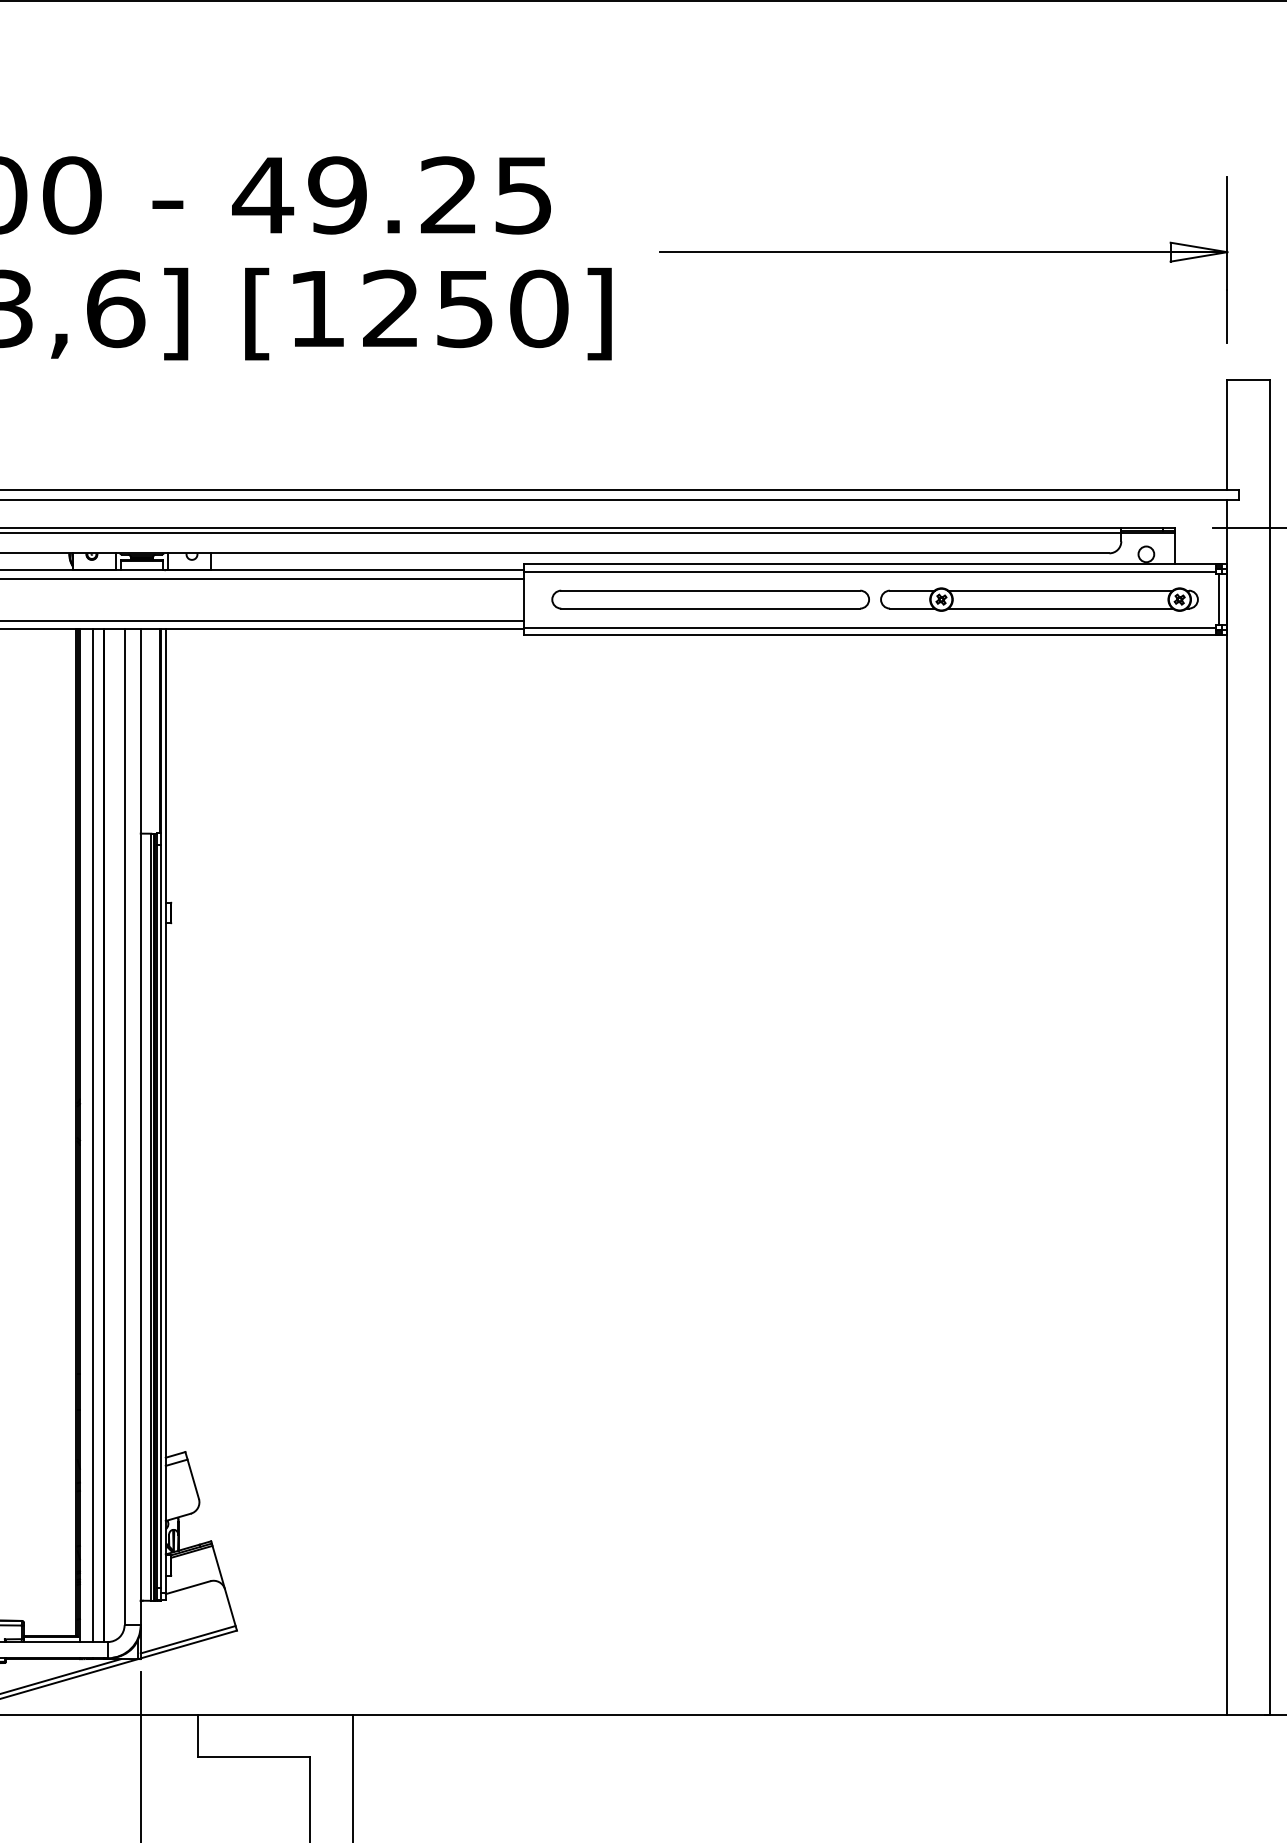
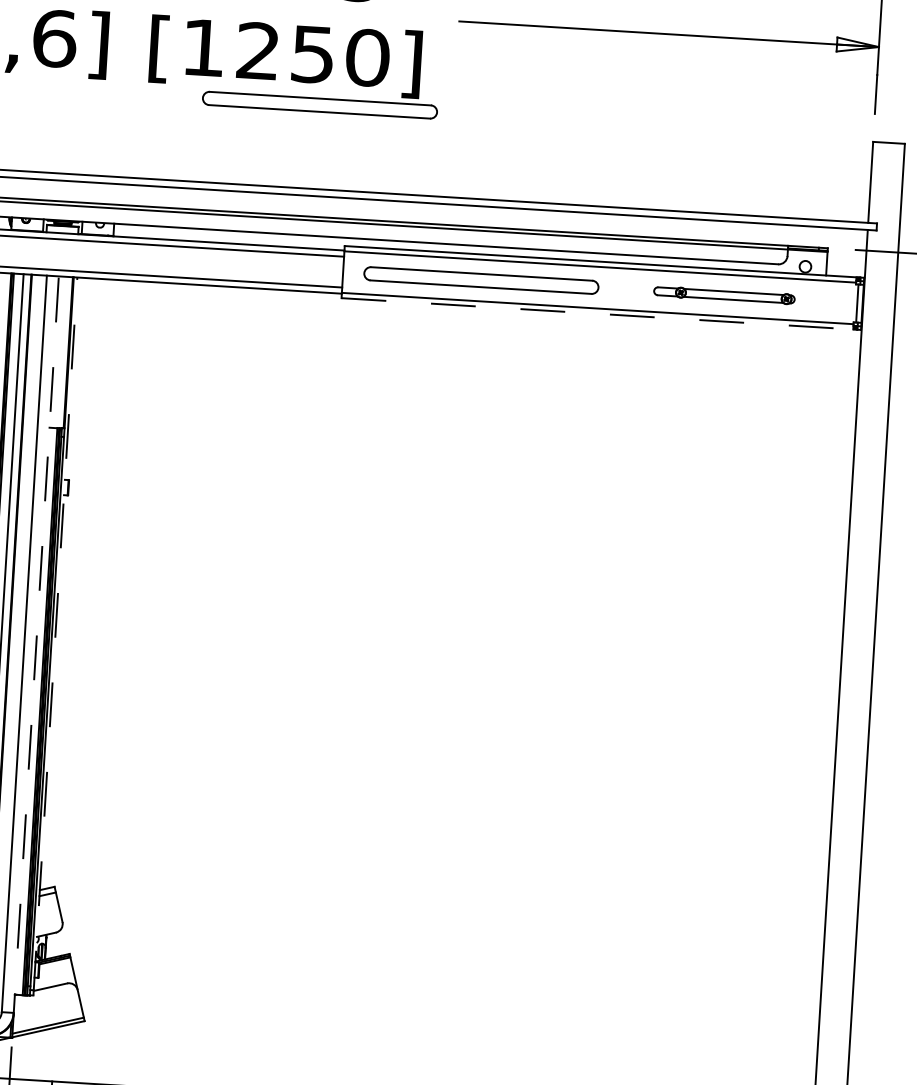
part: (478, 376) -> (319, 105), added
part: (1039, 599) -> (724, 295), size x0.6
line: (872, 634) -> (599, 313), solid -> dashed
line: (165, 1114) -> (55, 636), solid -> dashed
line: (140, 1143) -> (35, 656), solid -> dashed

